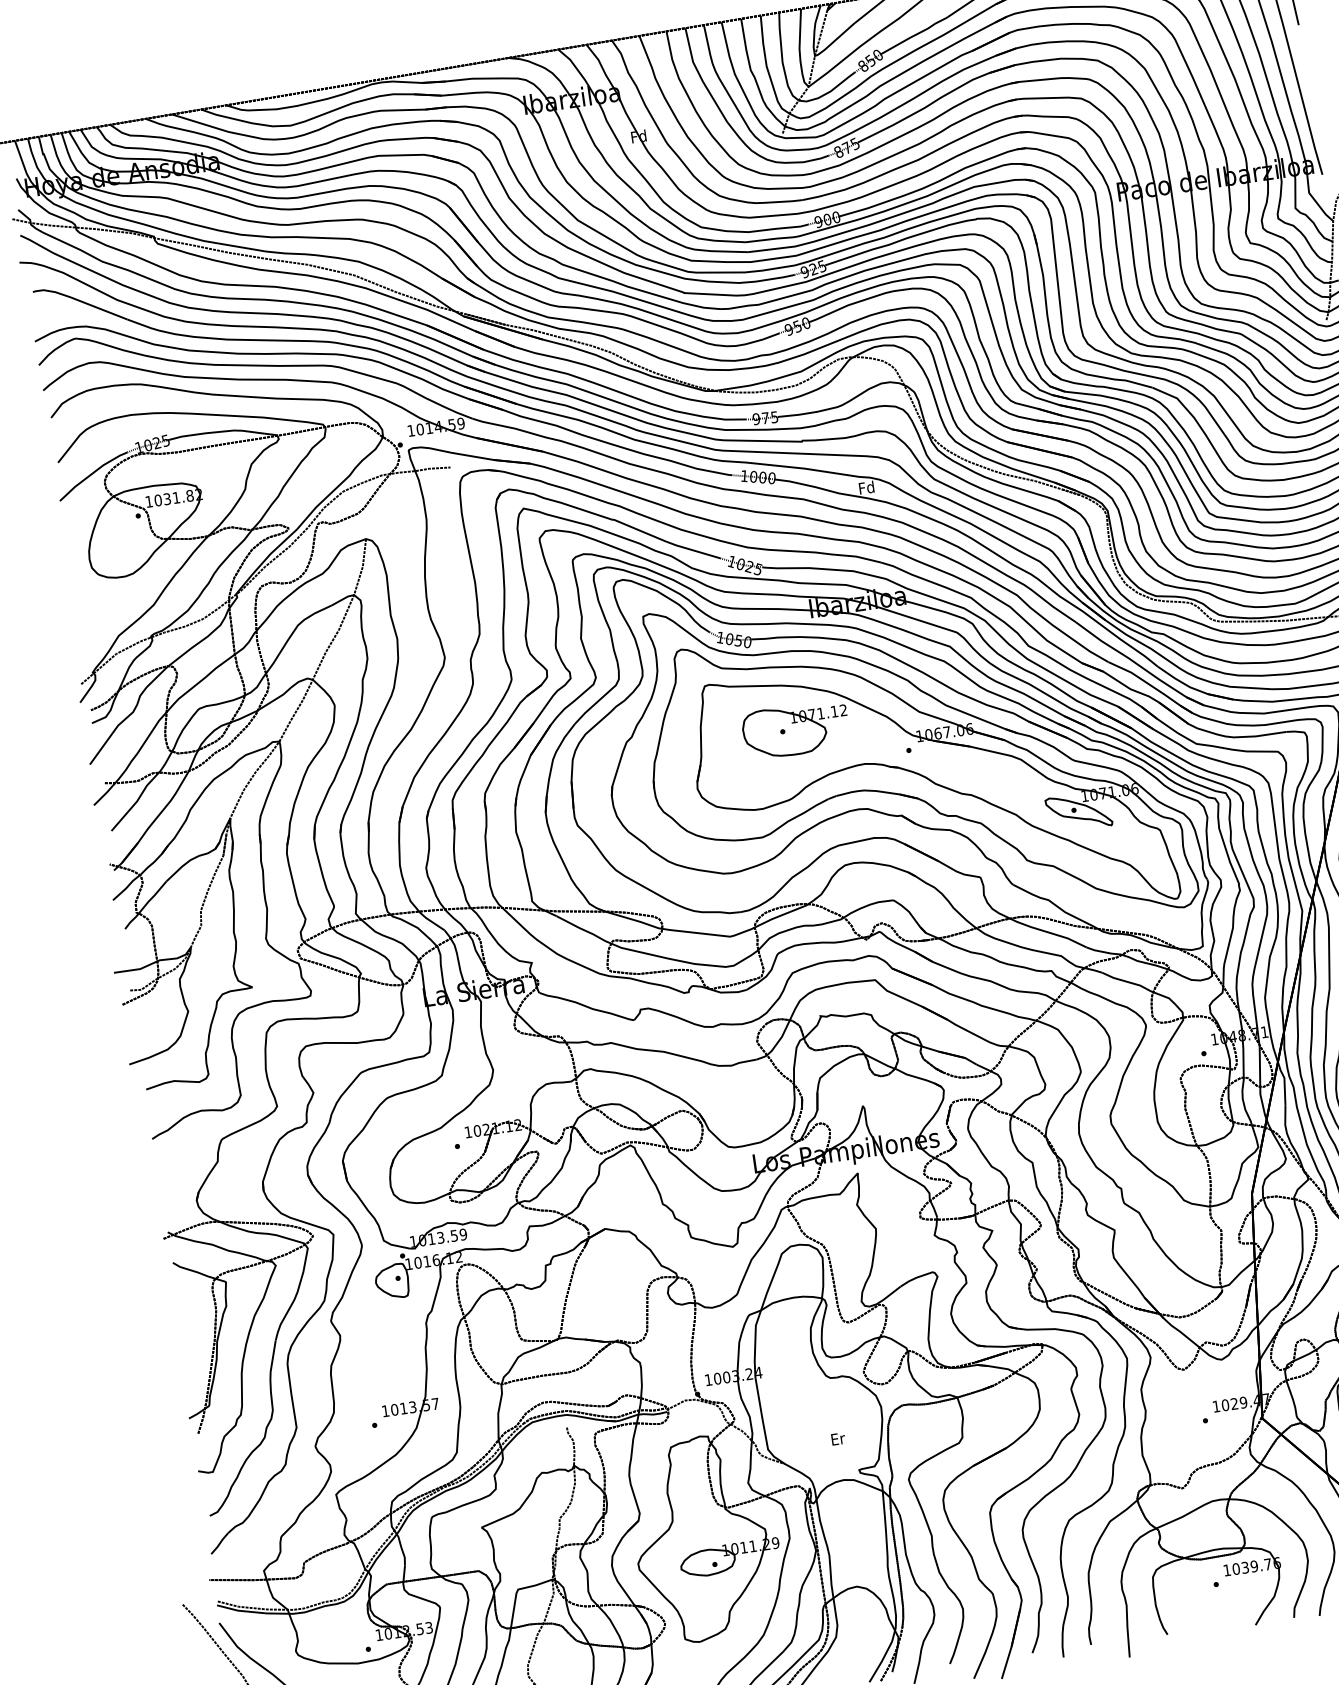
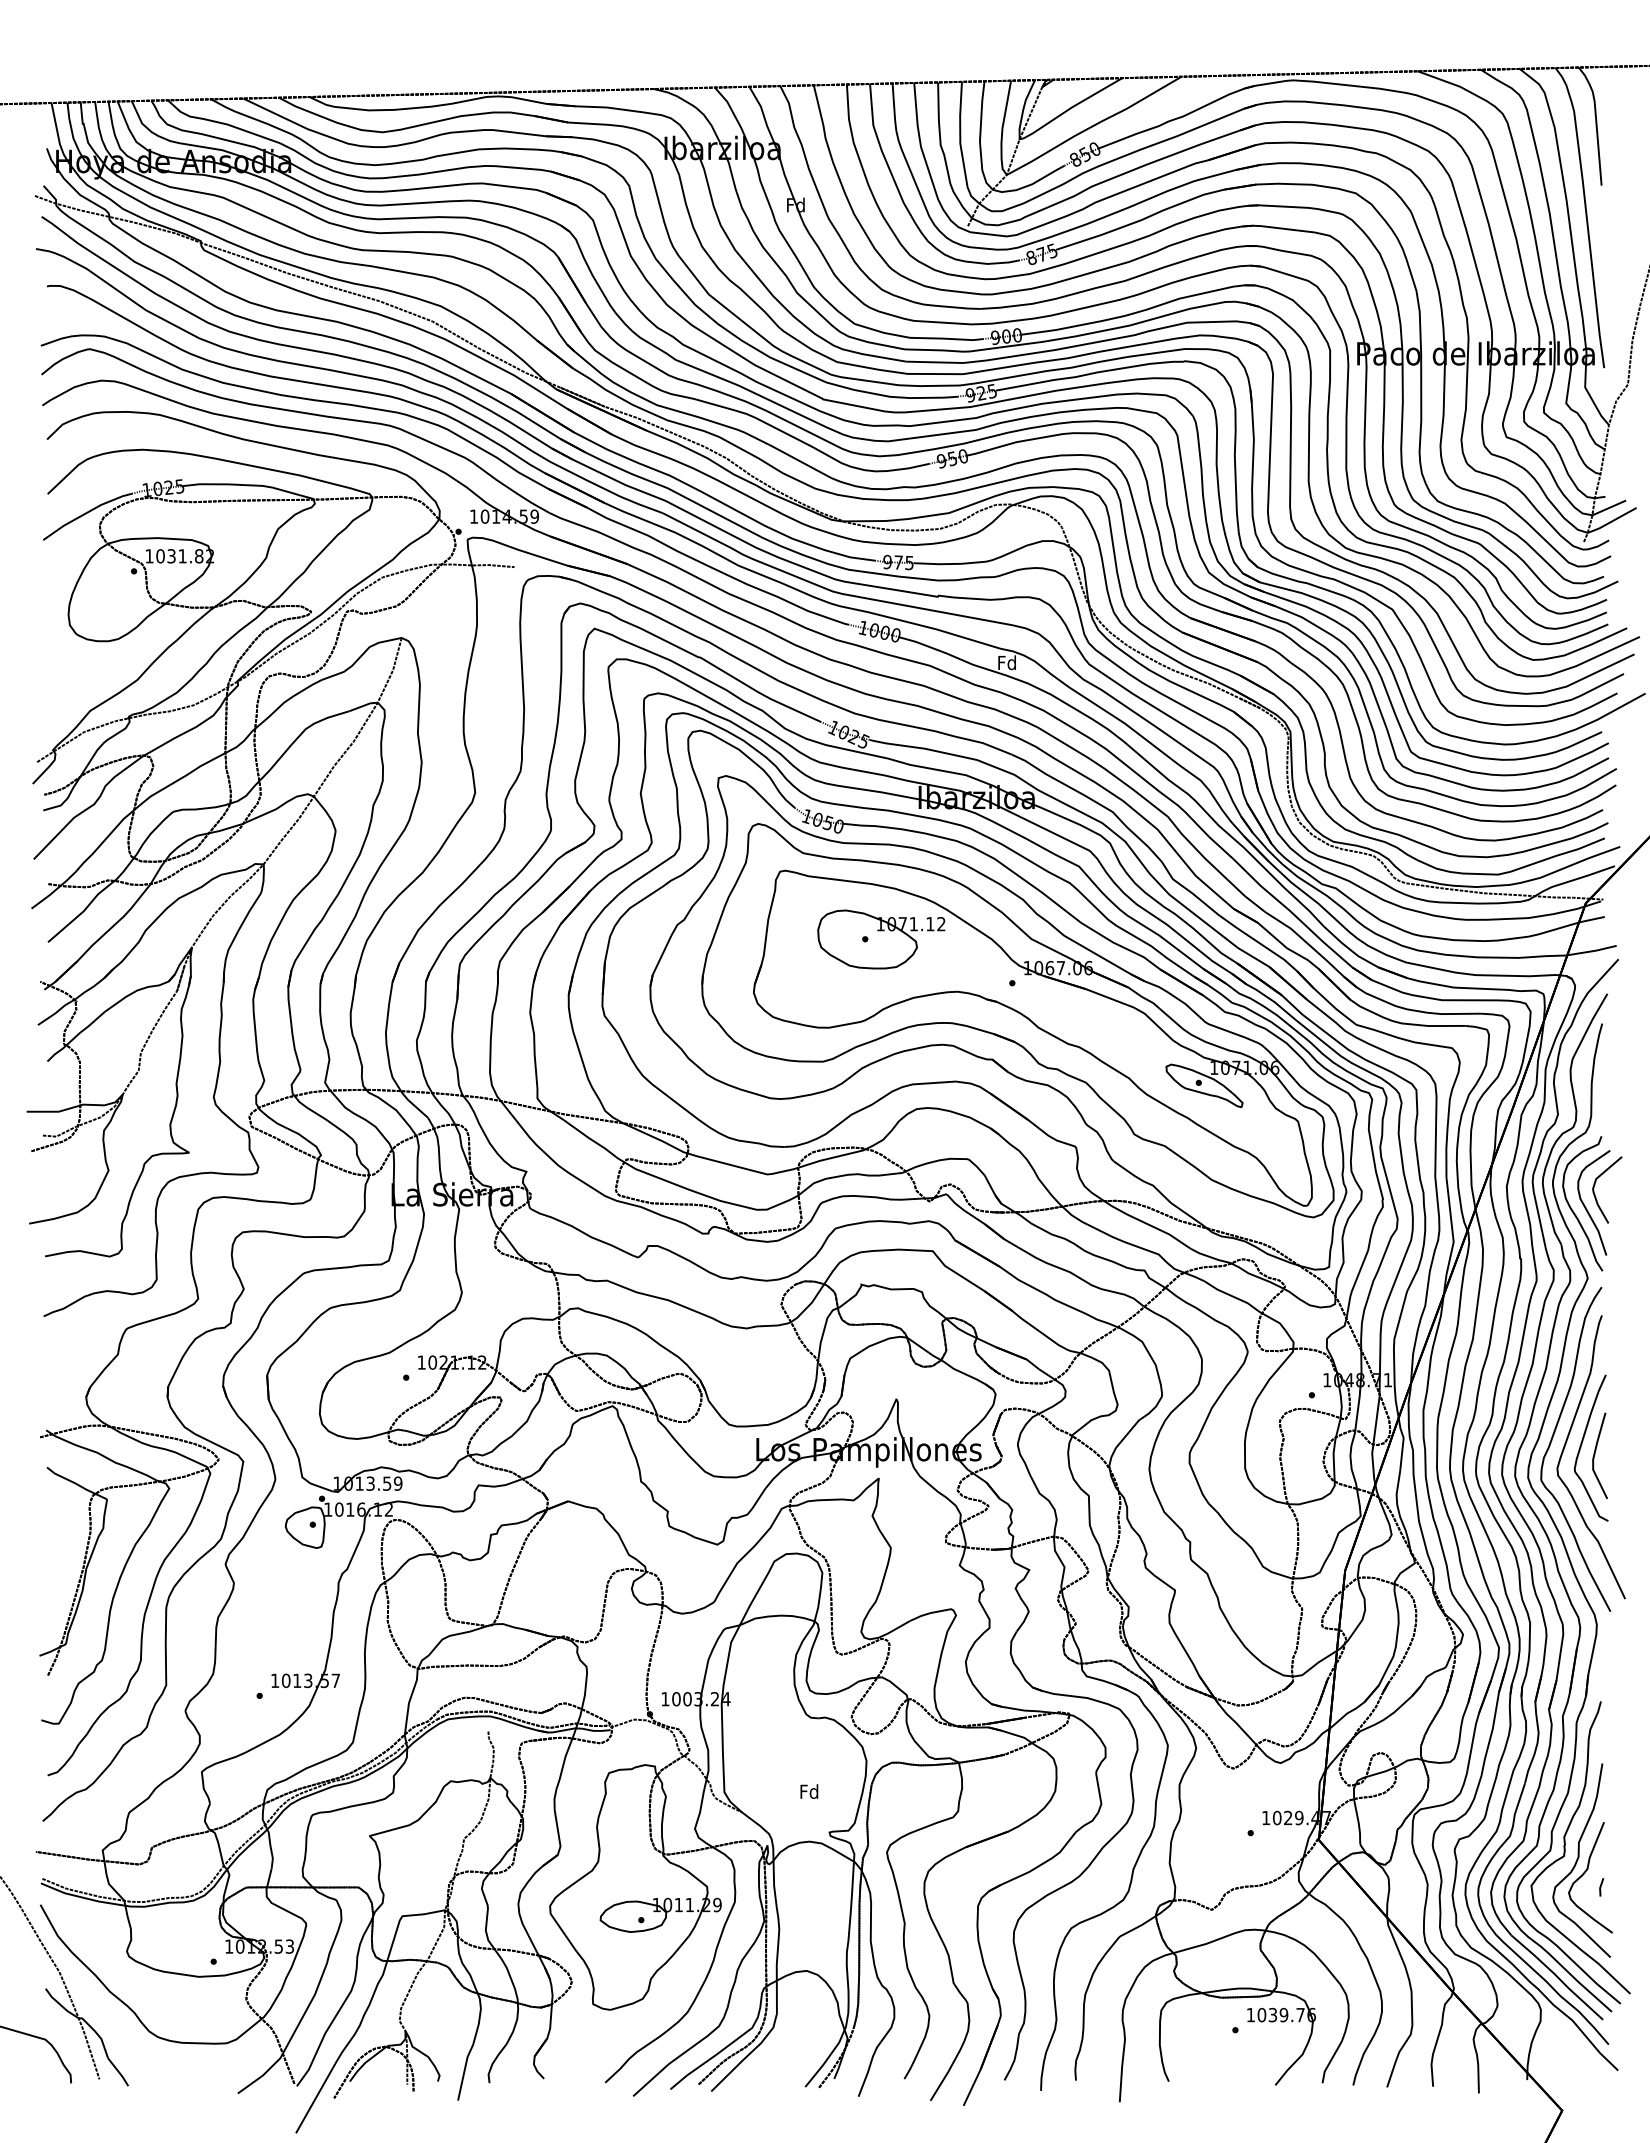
text: (837, 1438) -> (809, 1791), Er -> Fd

